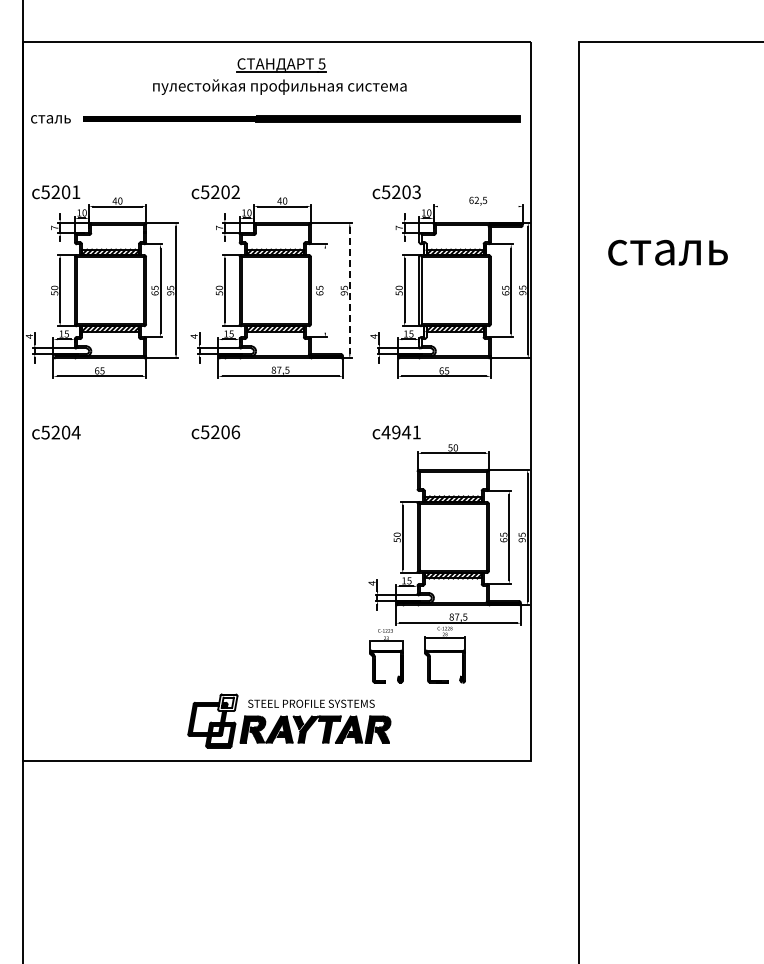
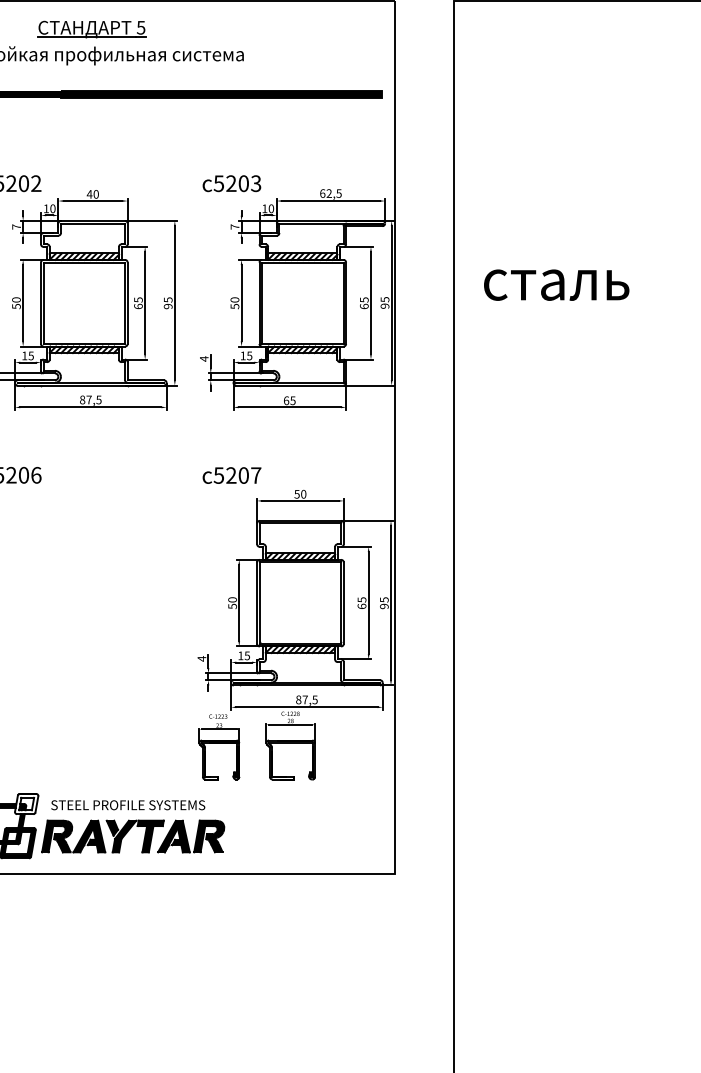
line: (477, 206) -> (330, 200), added
text: (667, 252) -> (556, 284), moved
line: (325, 290) -> (145, 303), added
line: (349, 291) -> (174, 304), dashed -> solid
text: (400, 432) -> (236, 475), 4941 -> 5207

